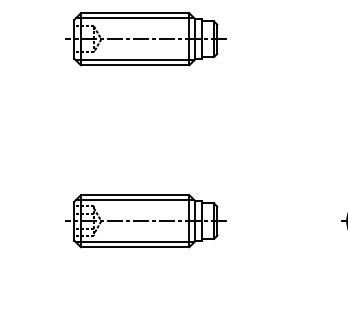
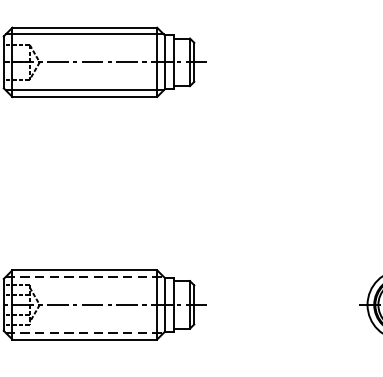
line: (135, 200) -> (85, 277), solid -> dashed
line: (135, 242) -> (85, 333), solid -> dashed

